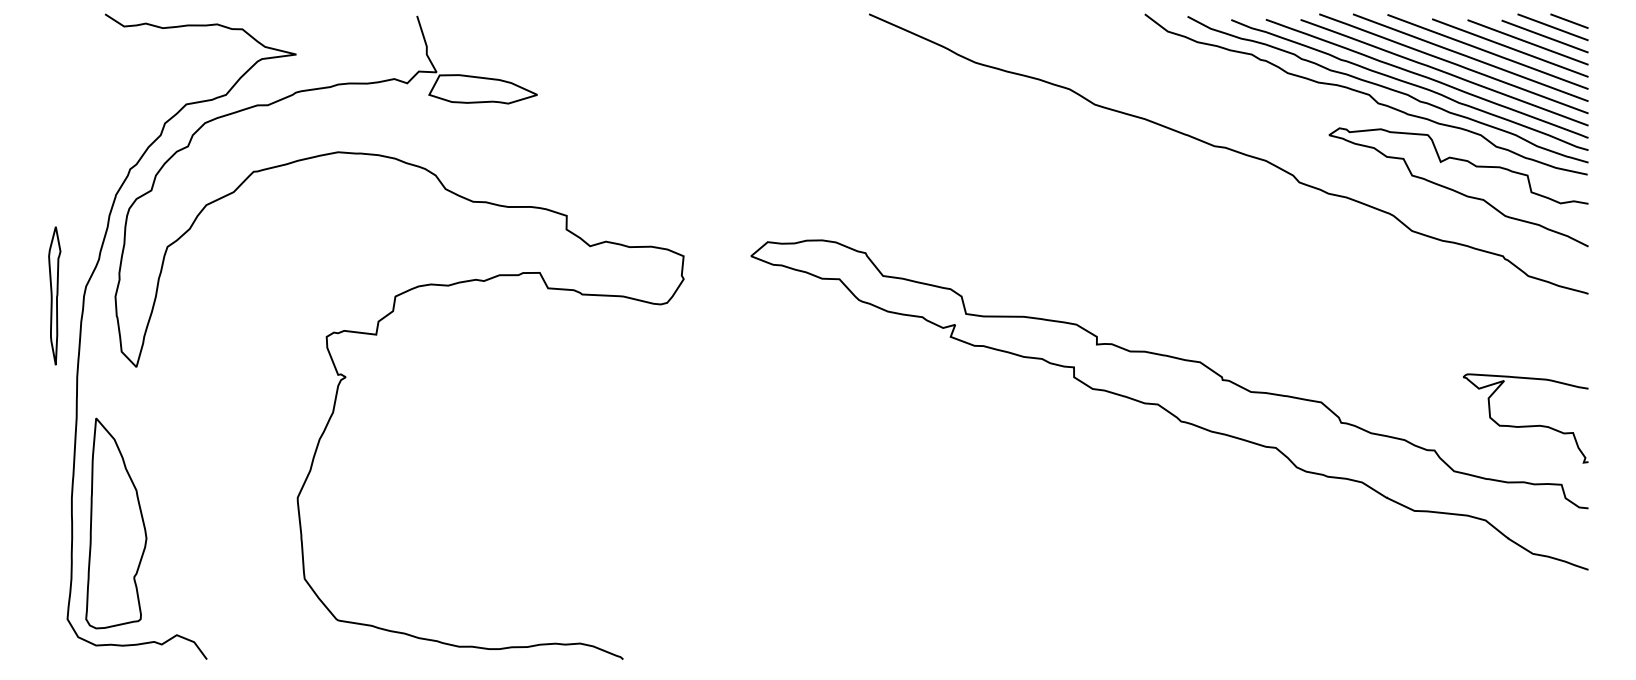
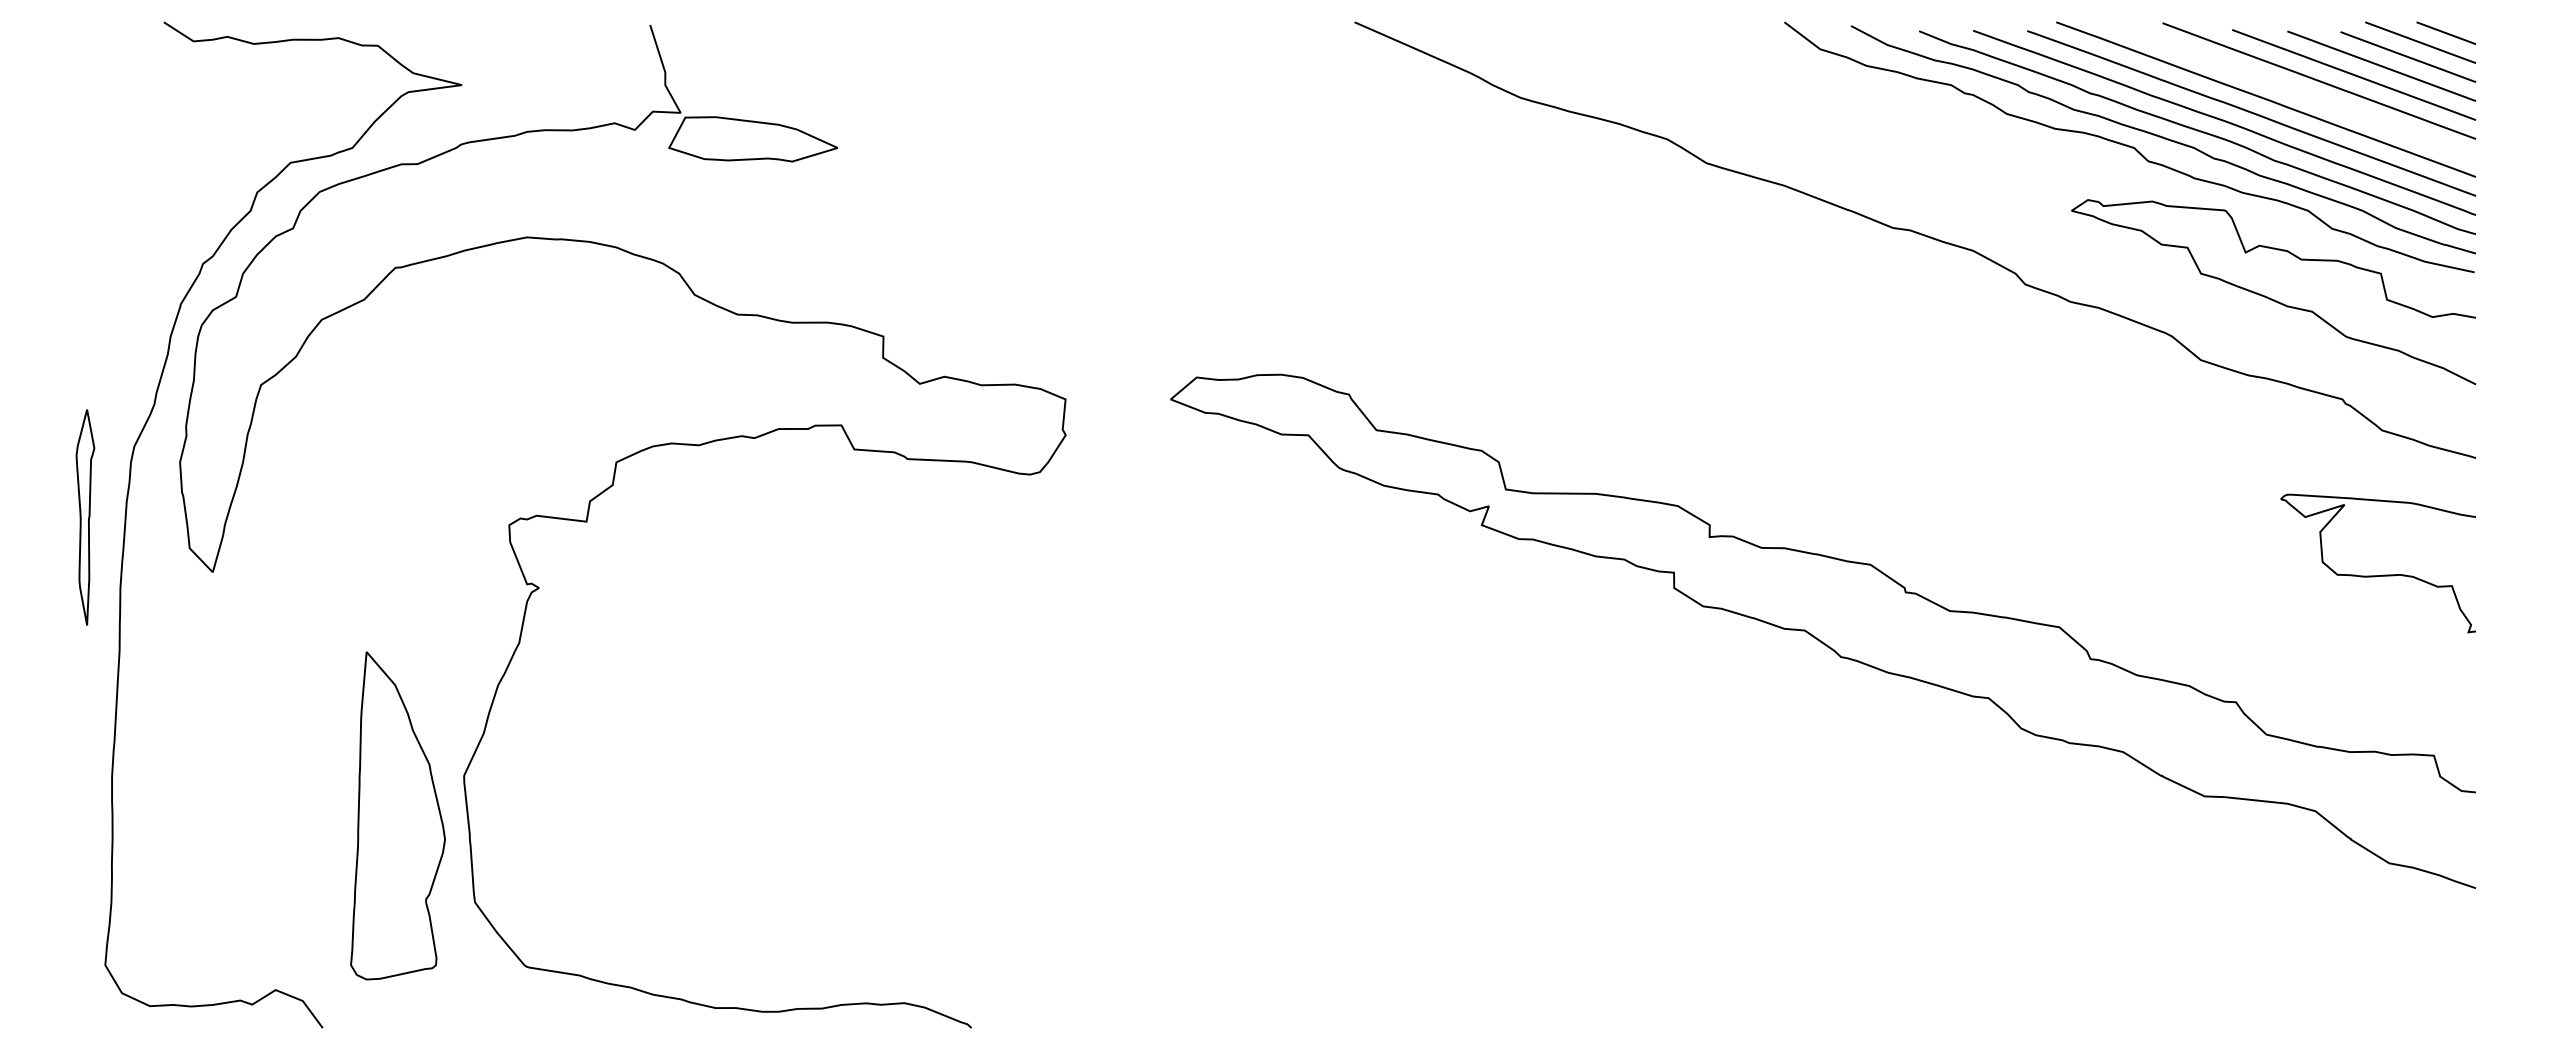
line: (1470, 57) -> (2291, 89), removed
part: (54, 295) -> (85, 516), moved
curve: (1525, 425) -> (2377, 574), moved
part: (116, 523) -> (398, 816), moved

